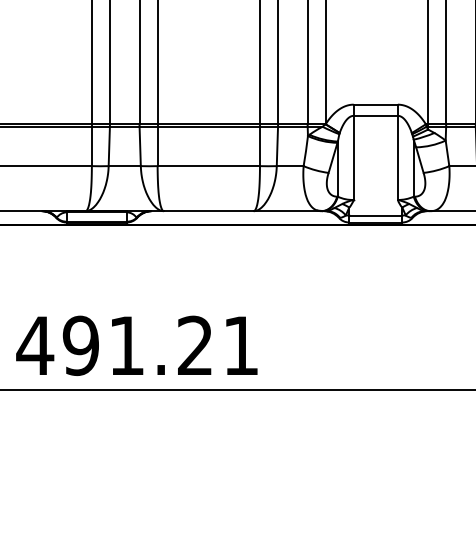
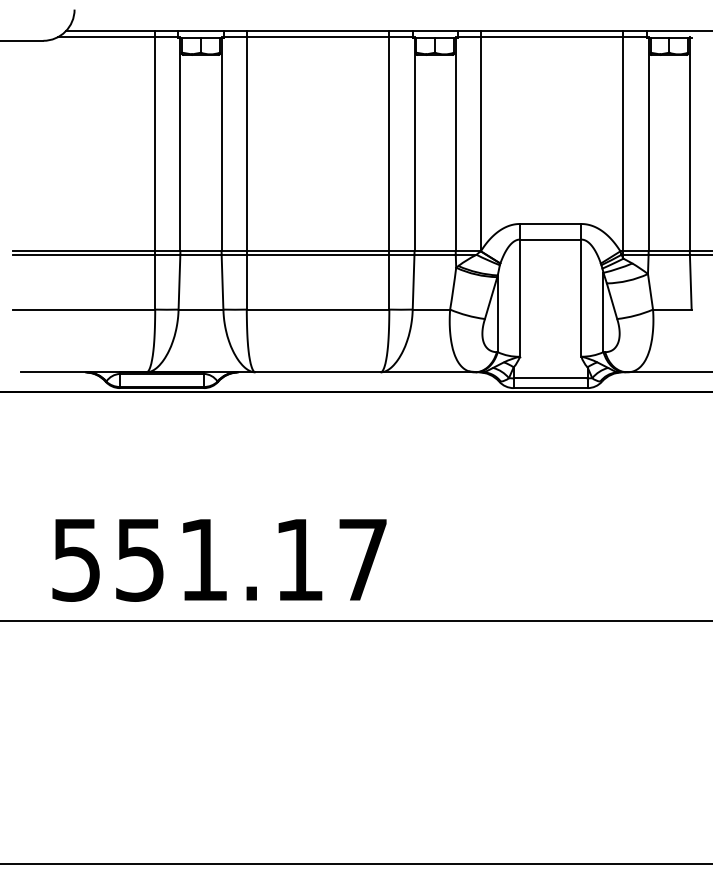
text: (136, 345) -> (217, 559), 491.21 -> 551.17

